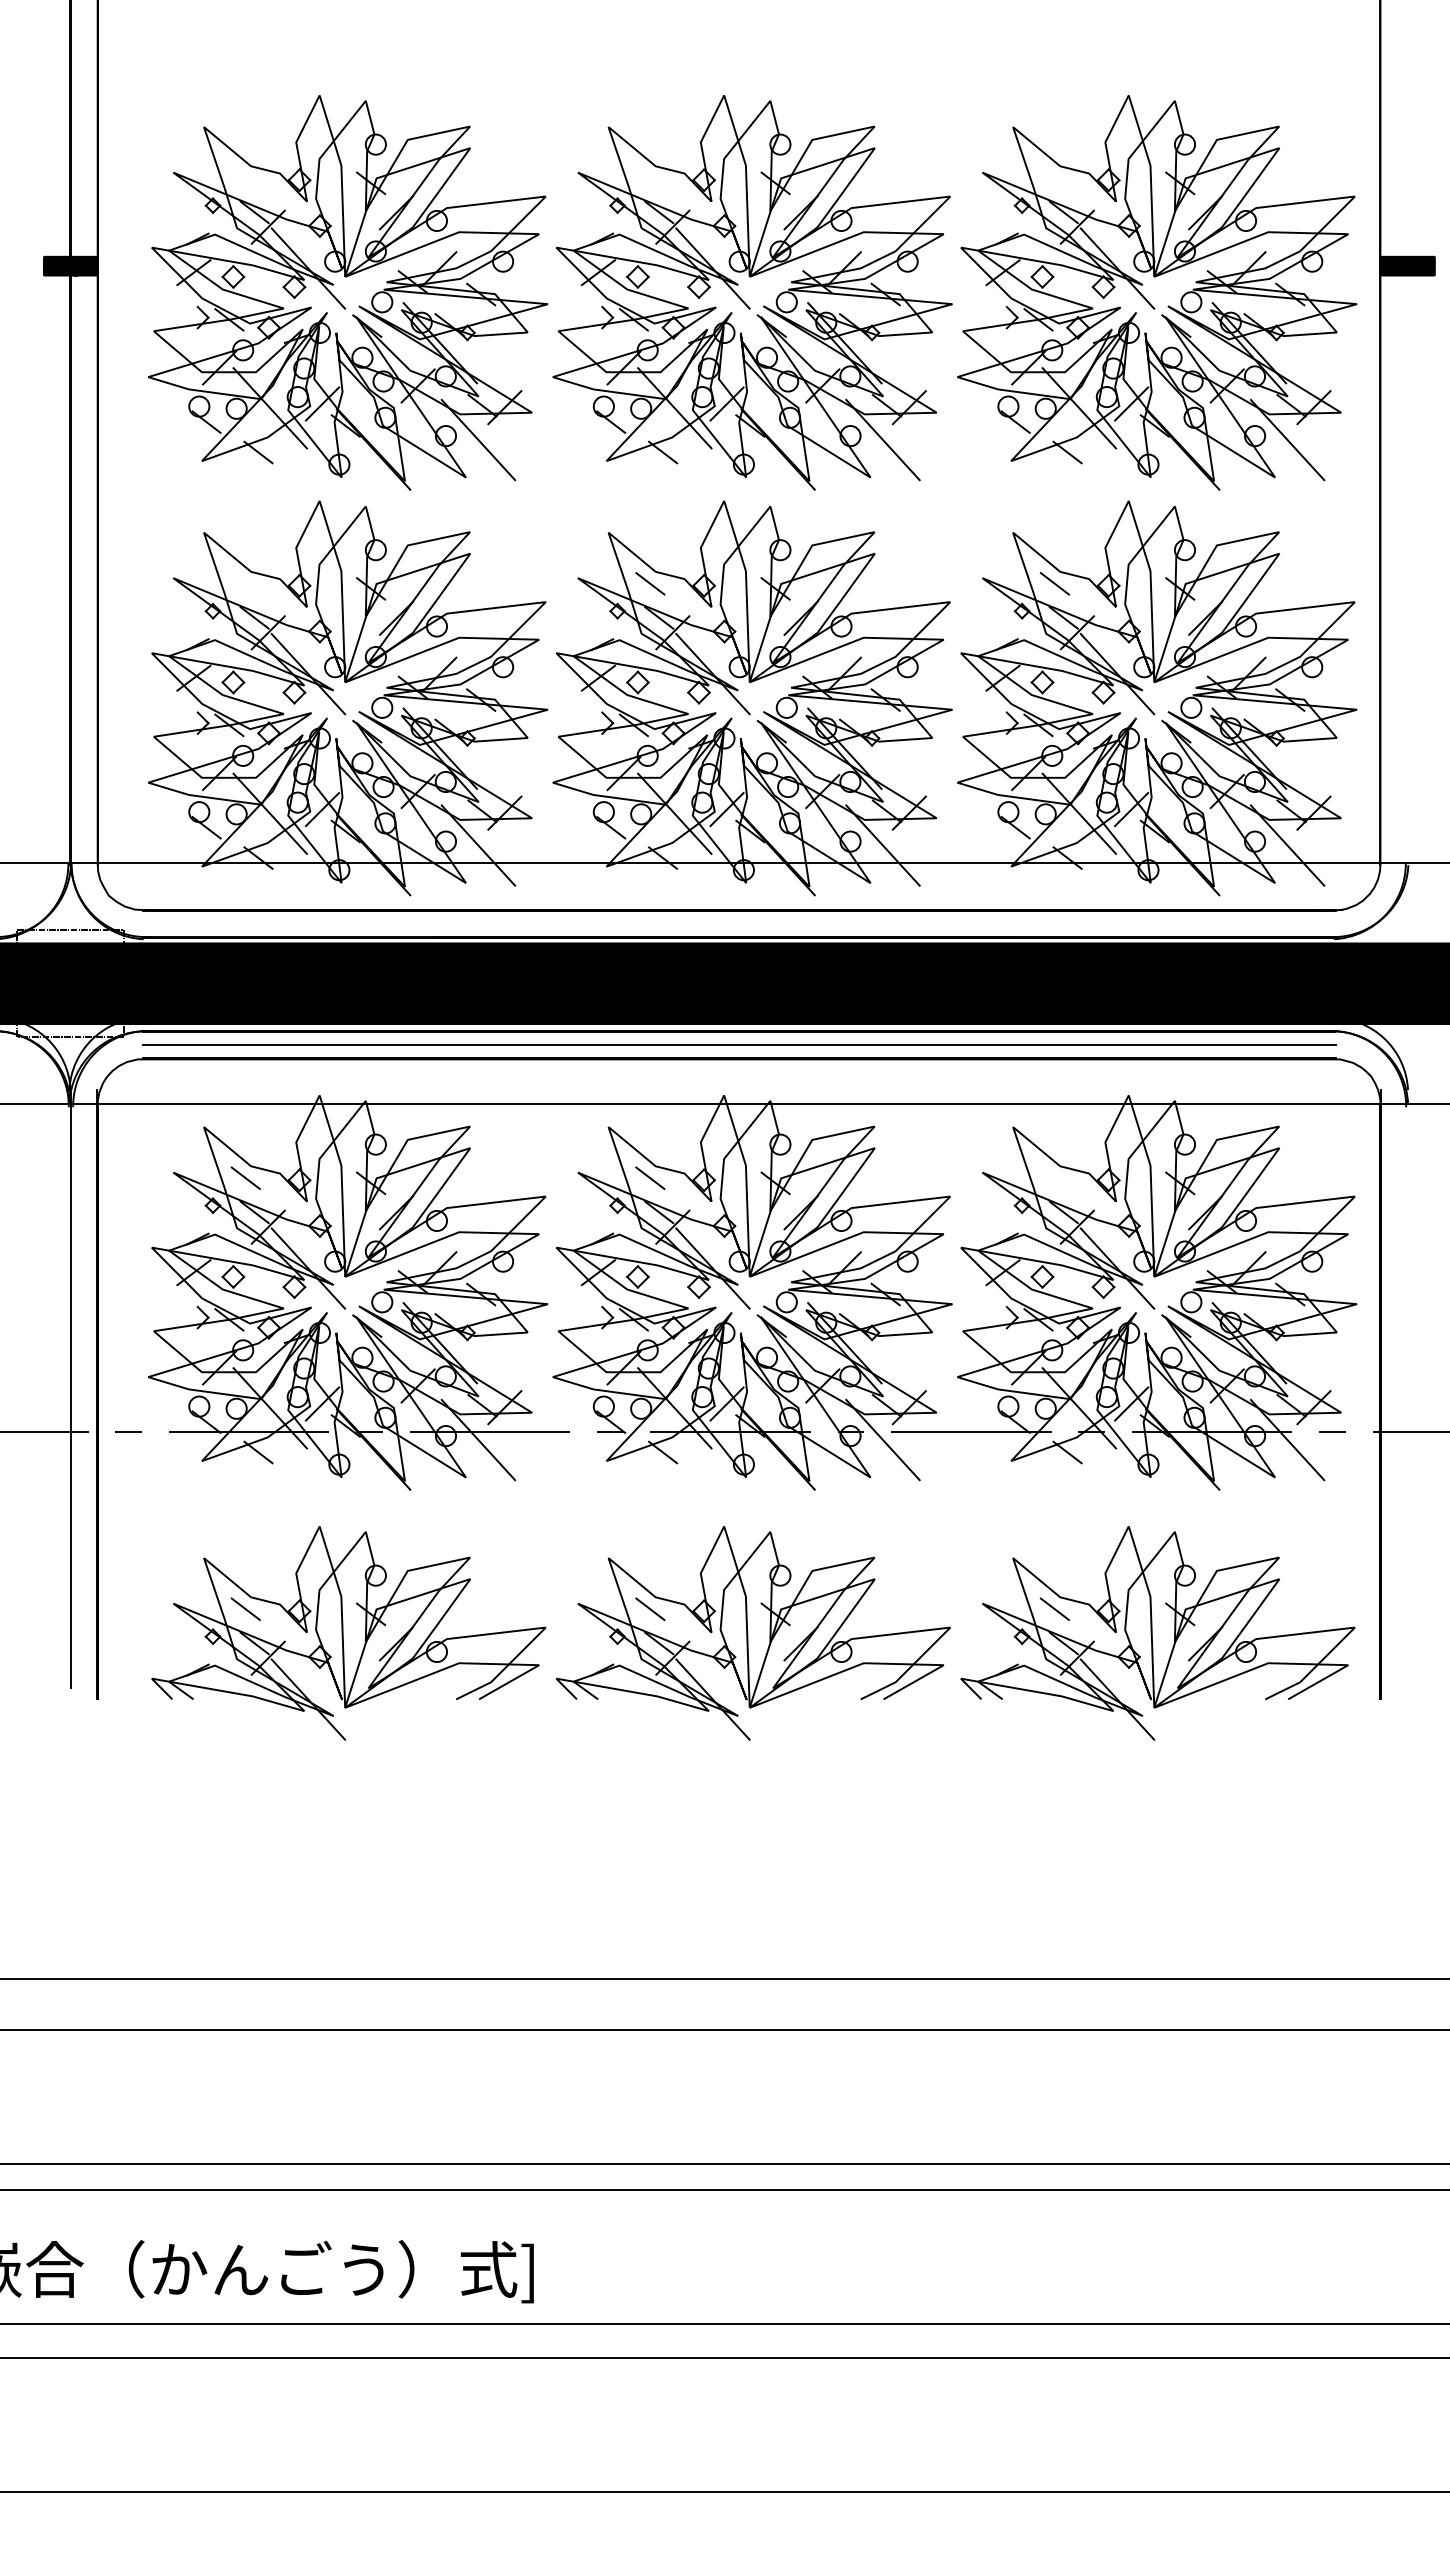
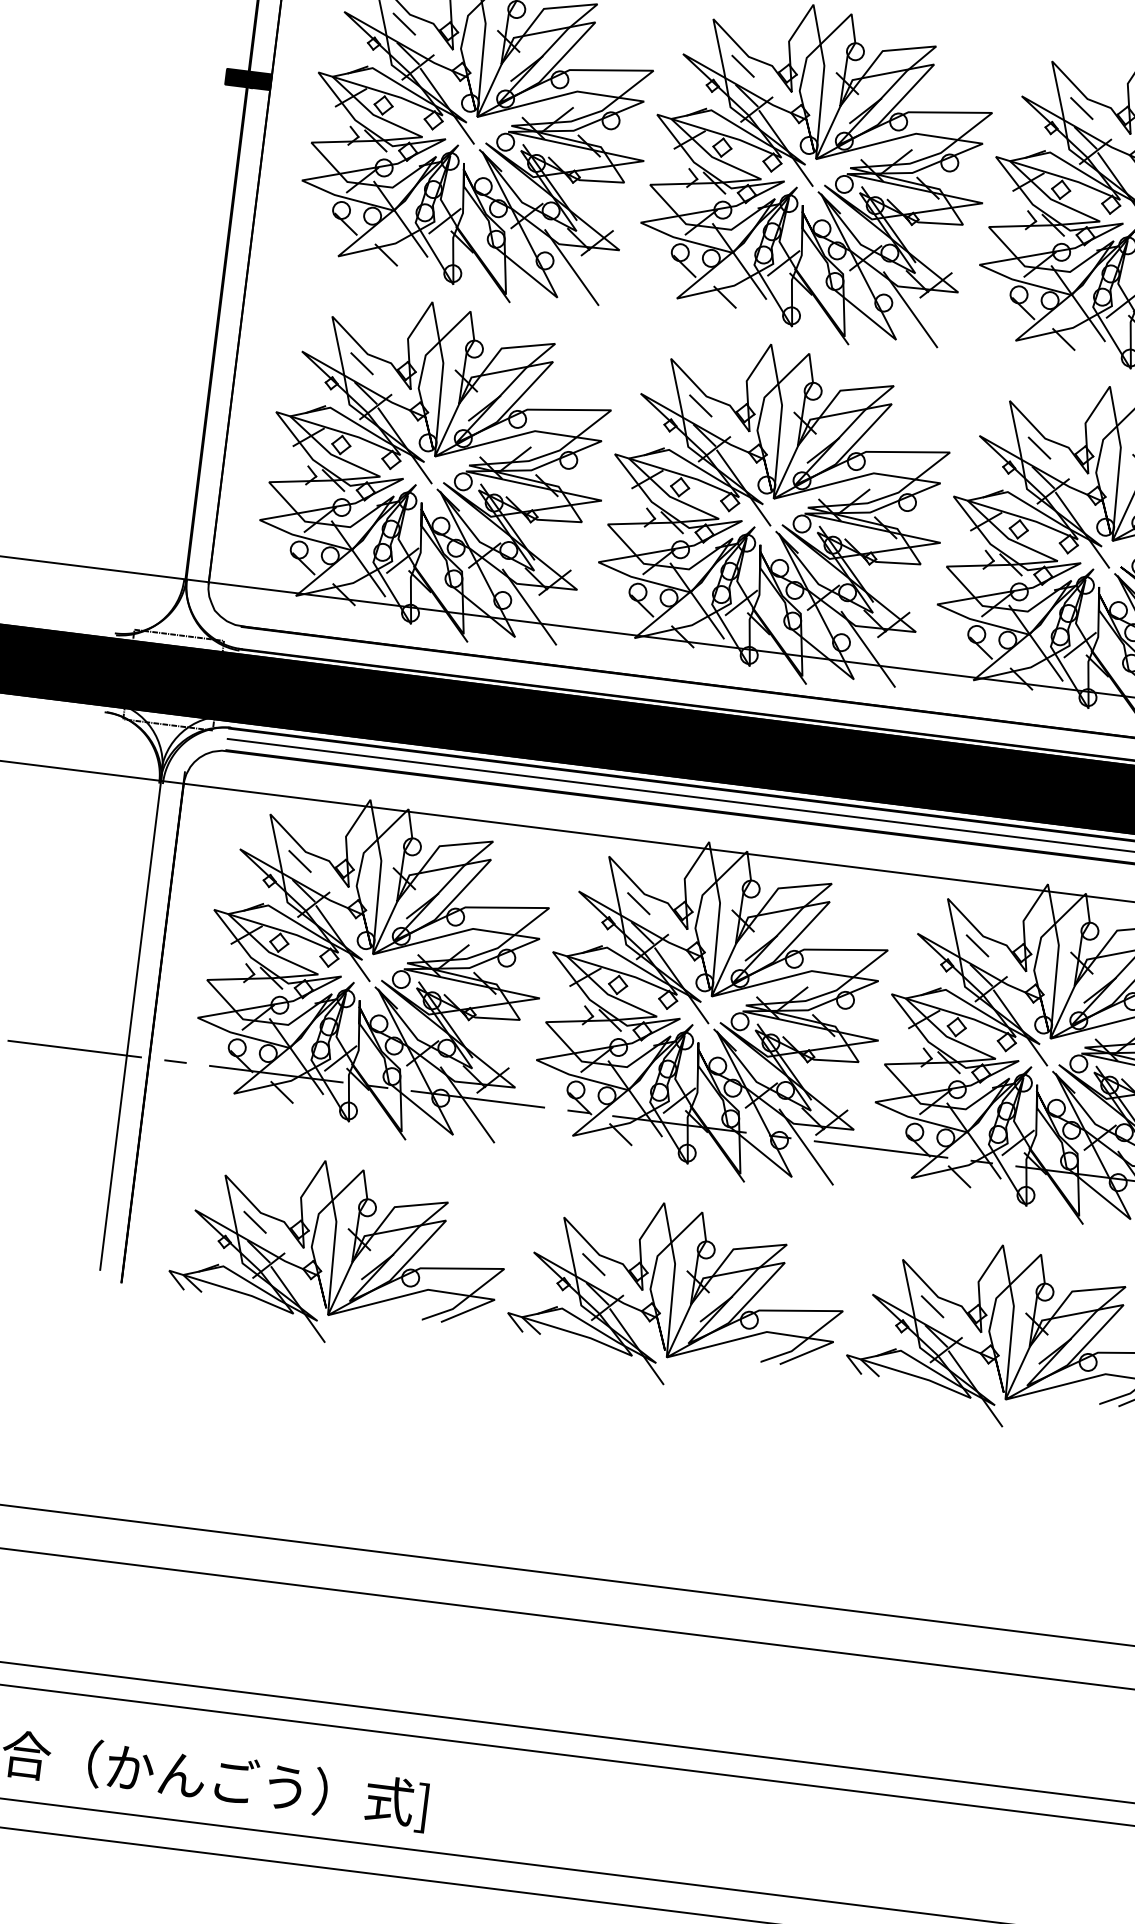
line: (245, 178) -> (404, 24), added
line: (650, 178) -> (743, 66), added
line: (1054, 178) -> (1081, 108), added
line: (245, 583) -> (361, 363), added
line: (1054, 1178) -> (977, 946), added

